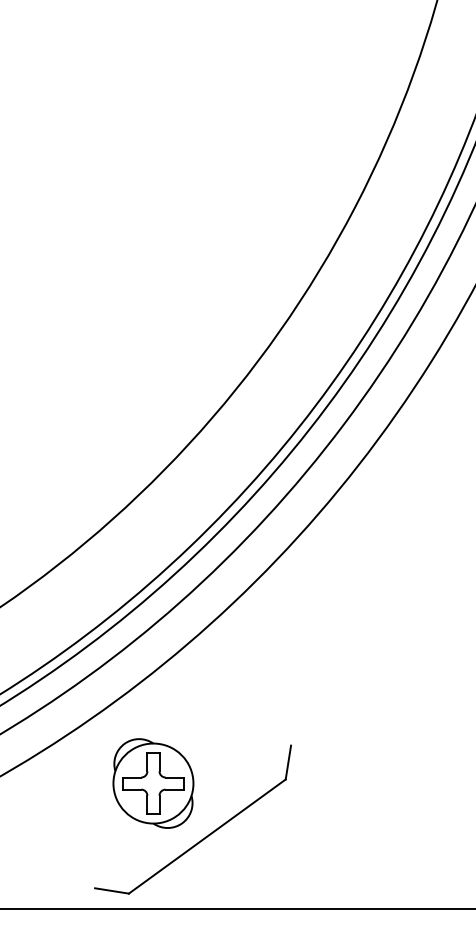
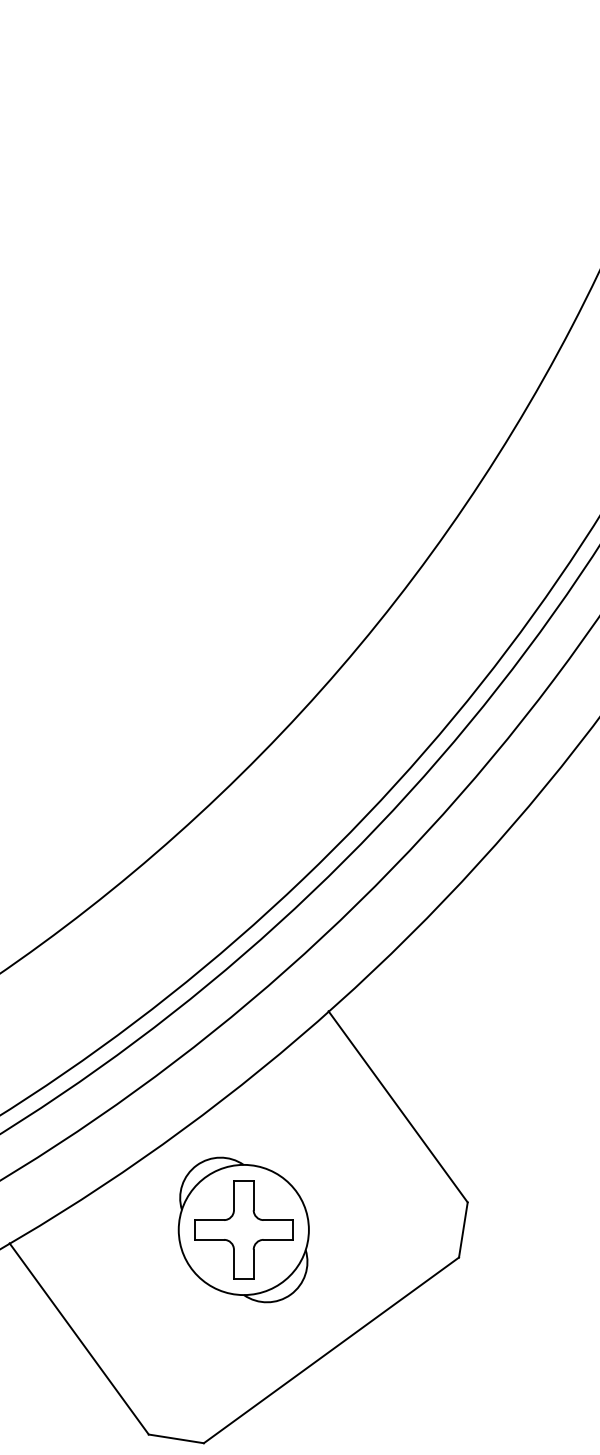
line: (248, 686) -> (398, 1106), added
part: (153, 783) -> (243, 1229), moved
line: (52, 829) -> (79, 1338), added

